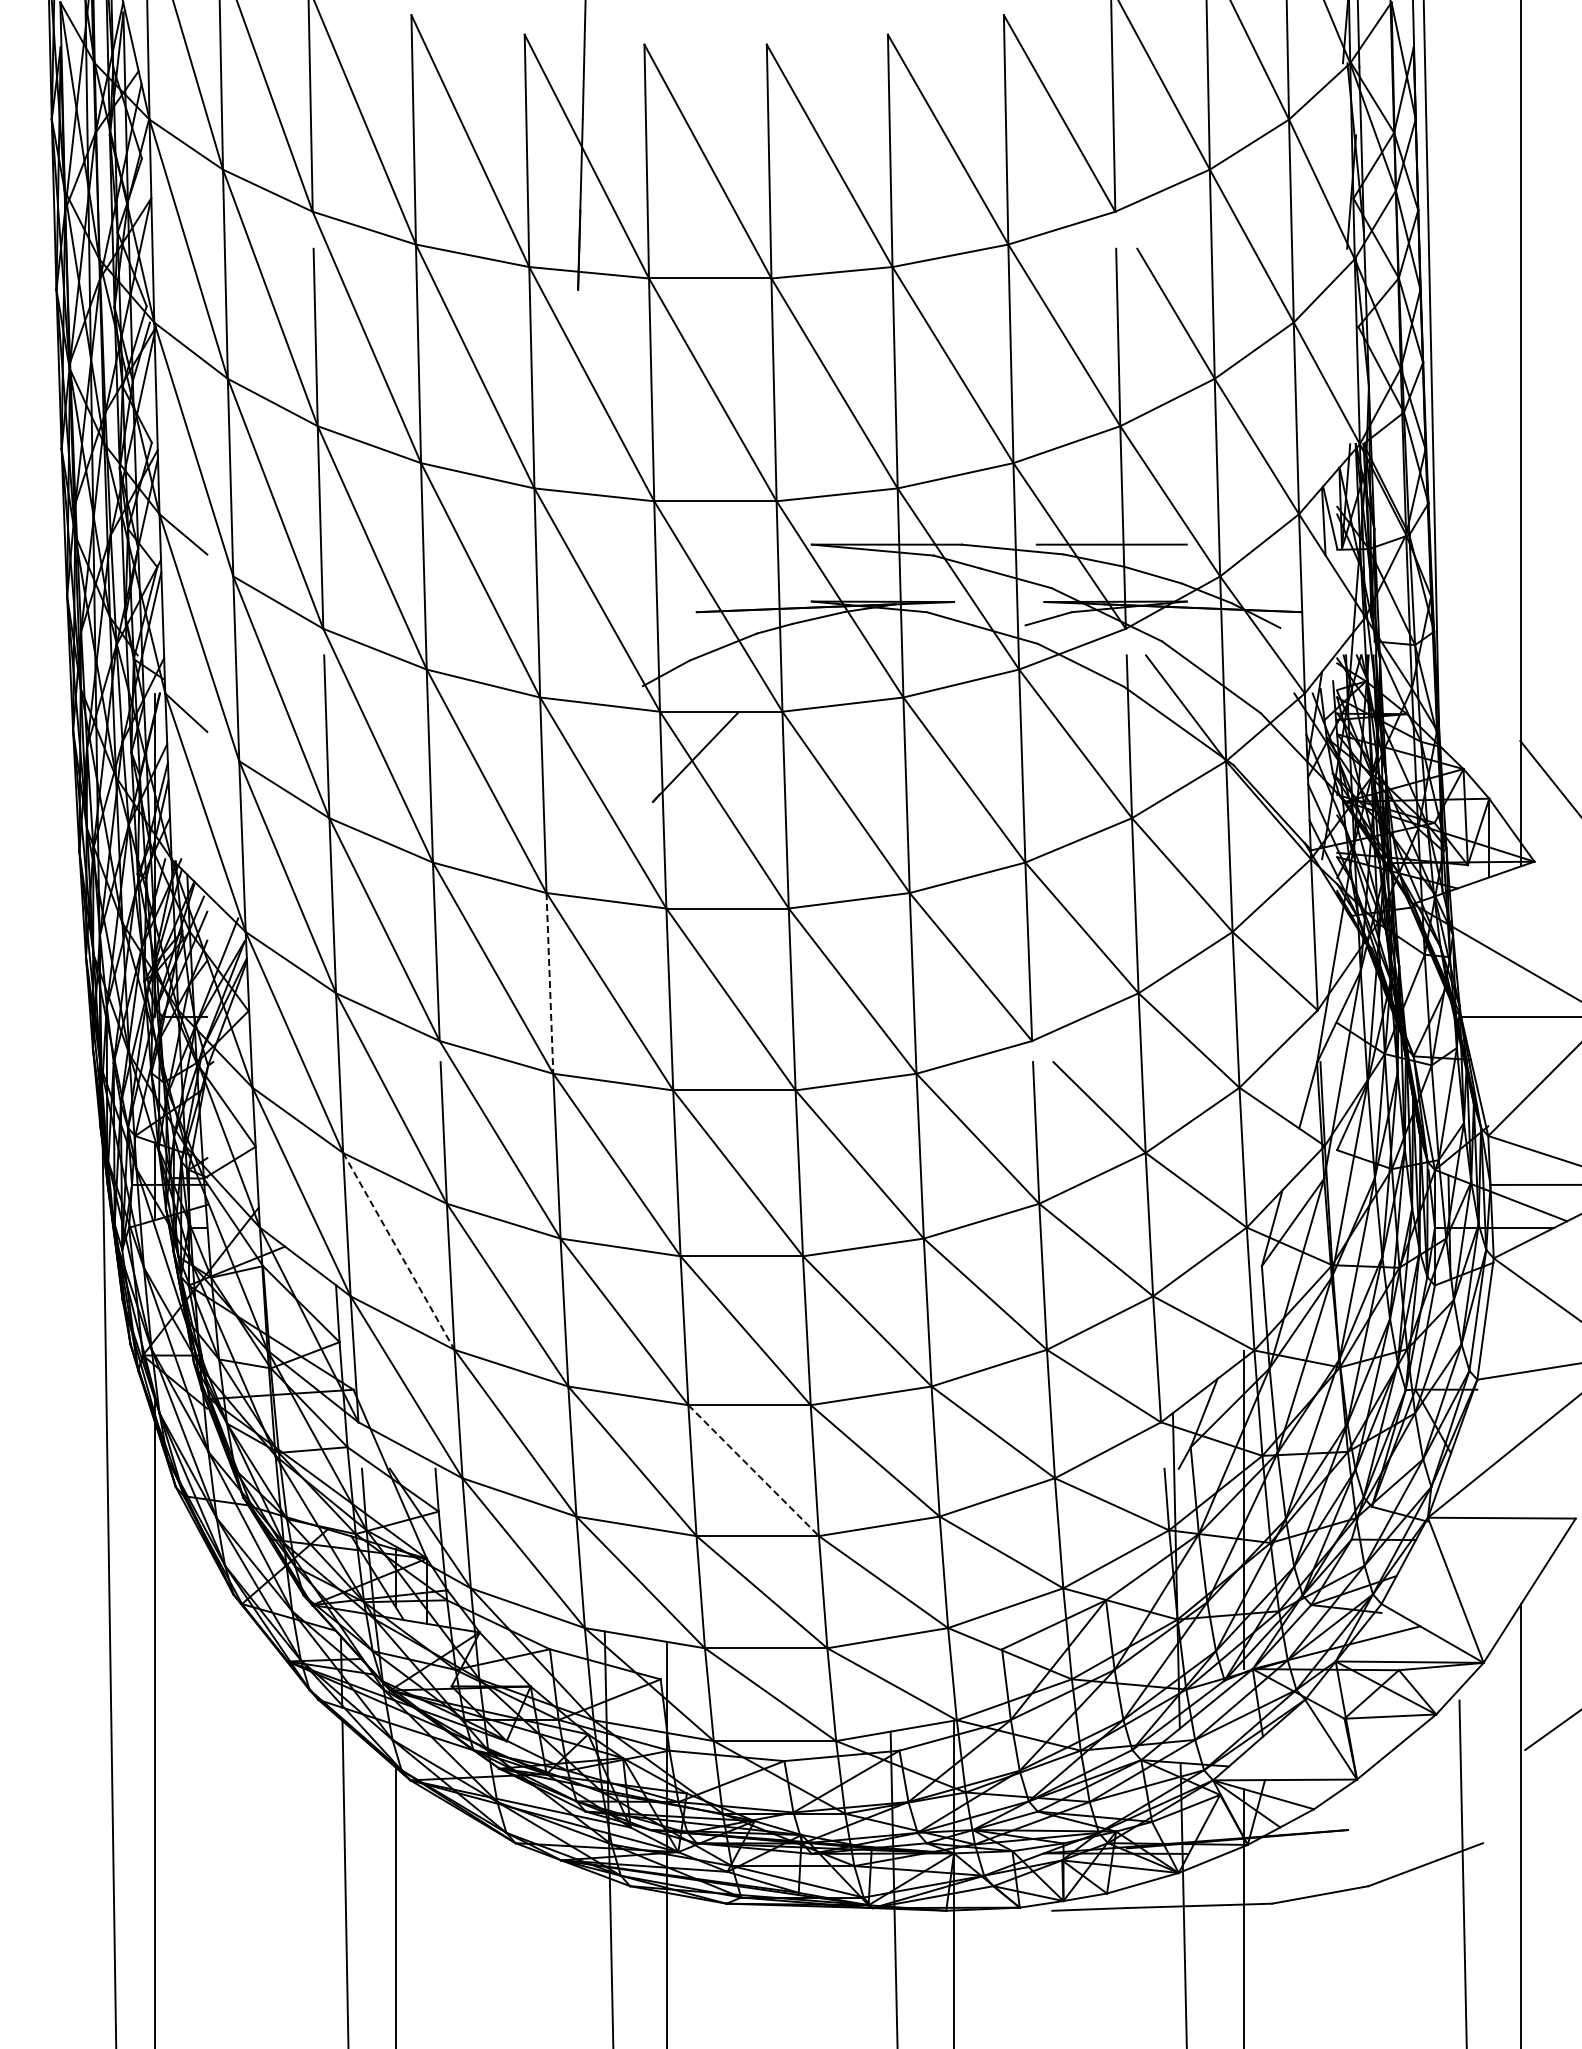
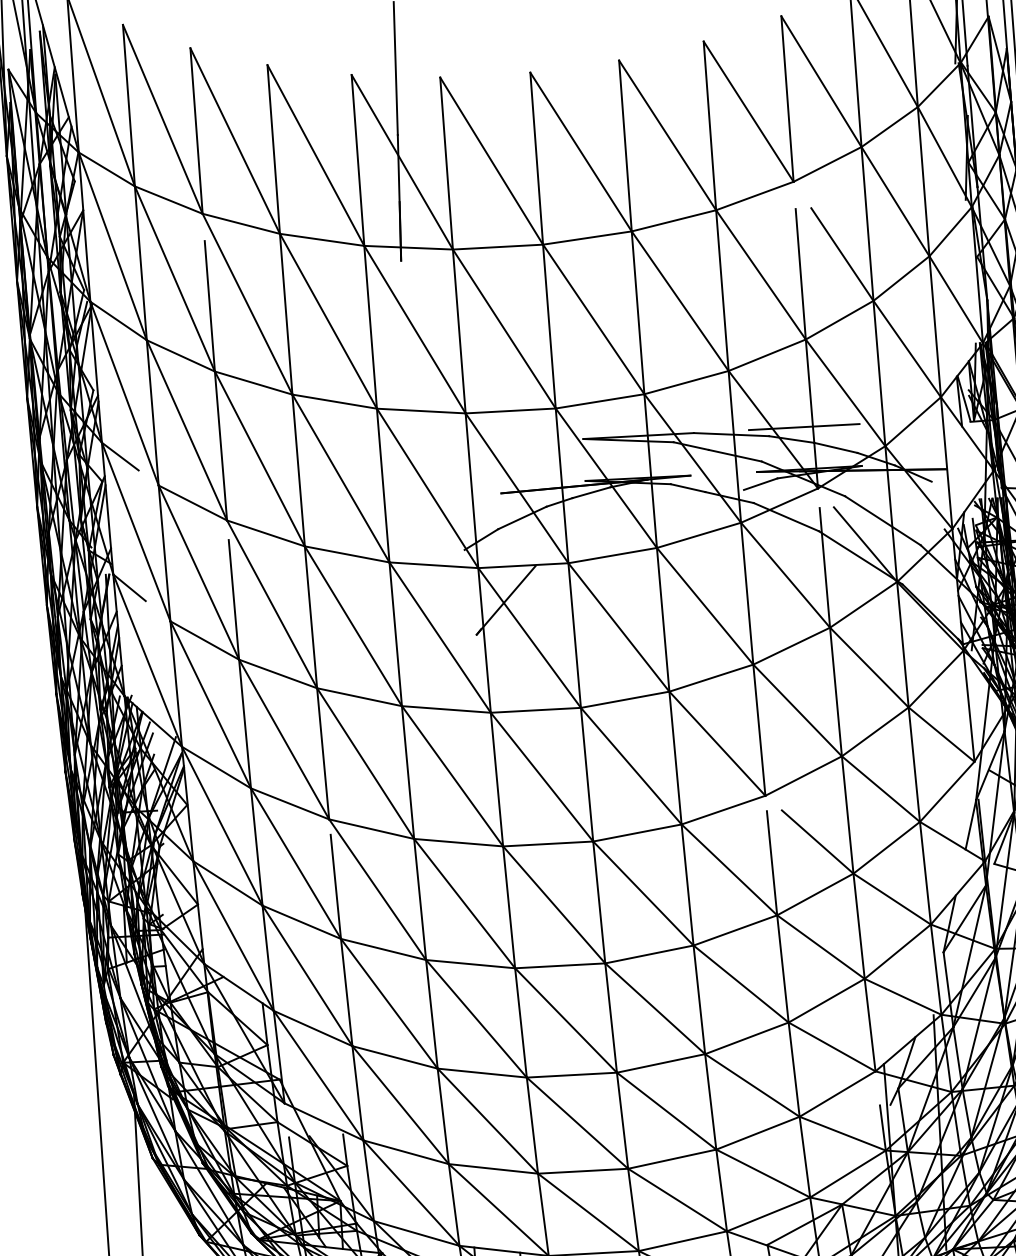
line: (549, 983) -> (407, 772), dashed -> solid
line: (399, 1251) -> (307, 975), dashed -> solid
line: (754, 1470) -> (578, 1123), dashed -> solid

